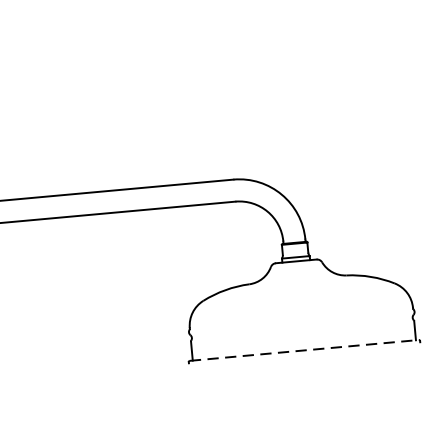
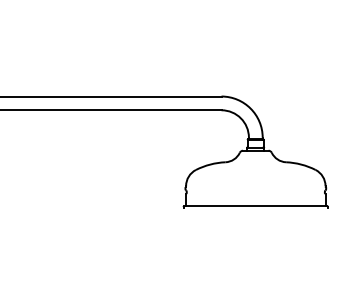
line: (303, 350) -> (255, 206), dashed -> solid

